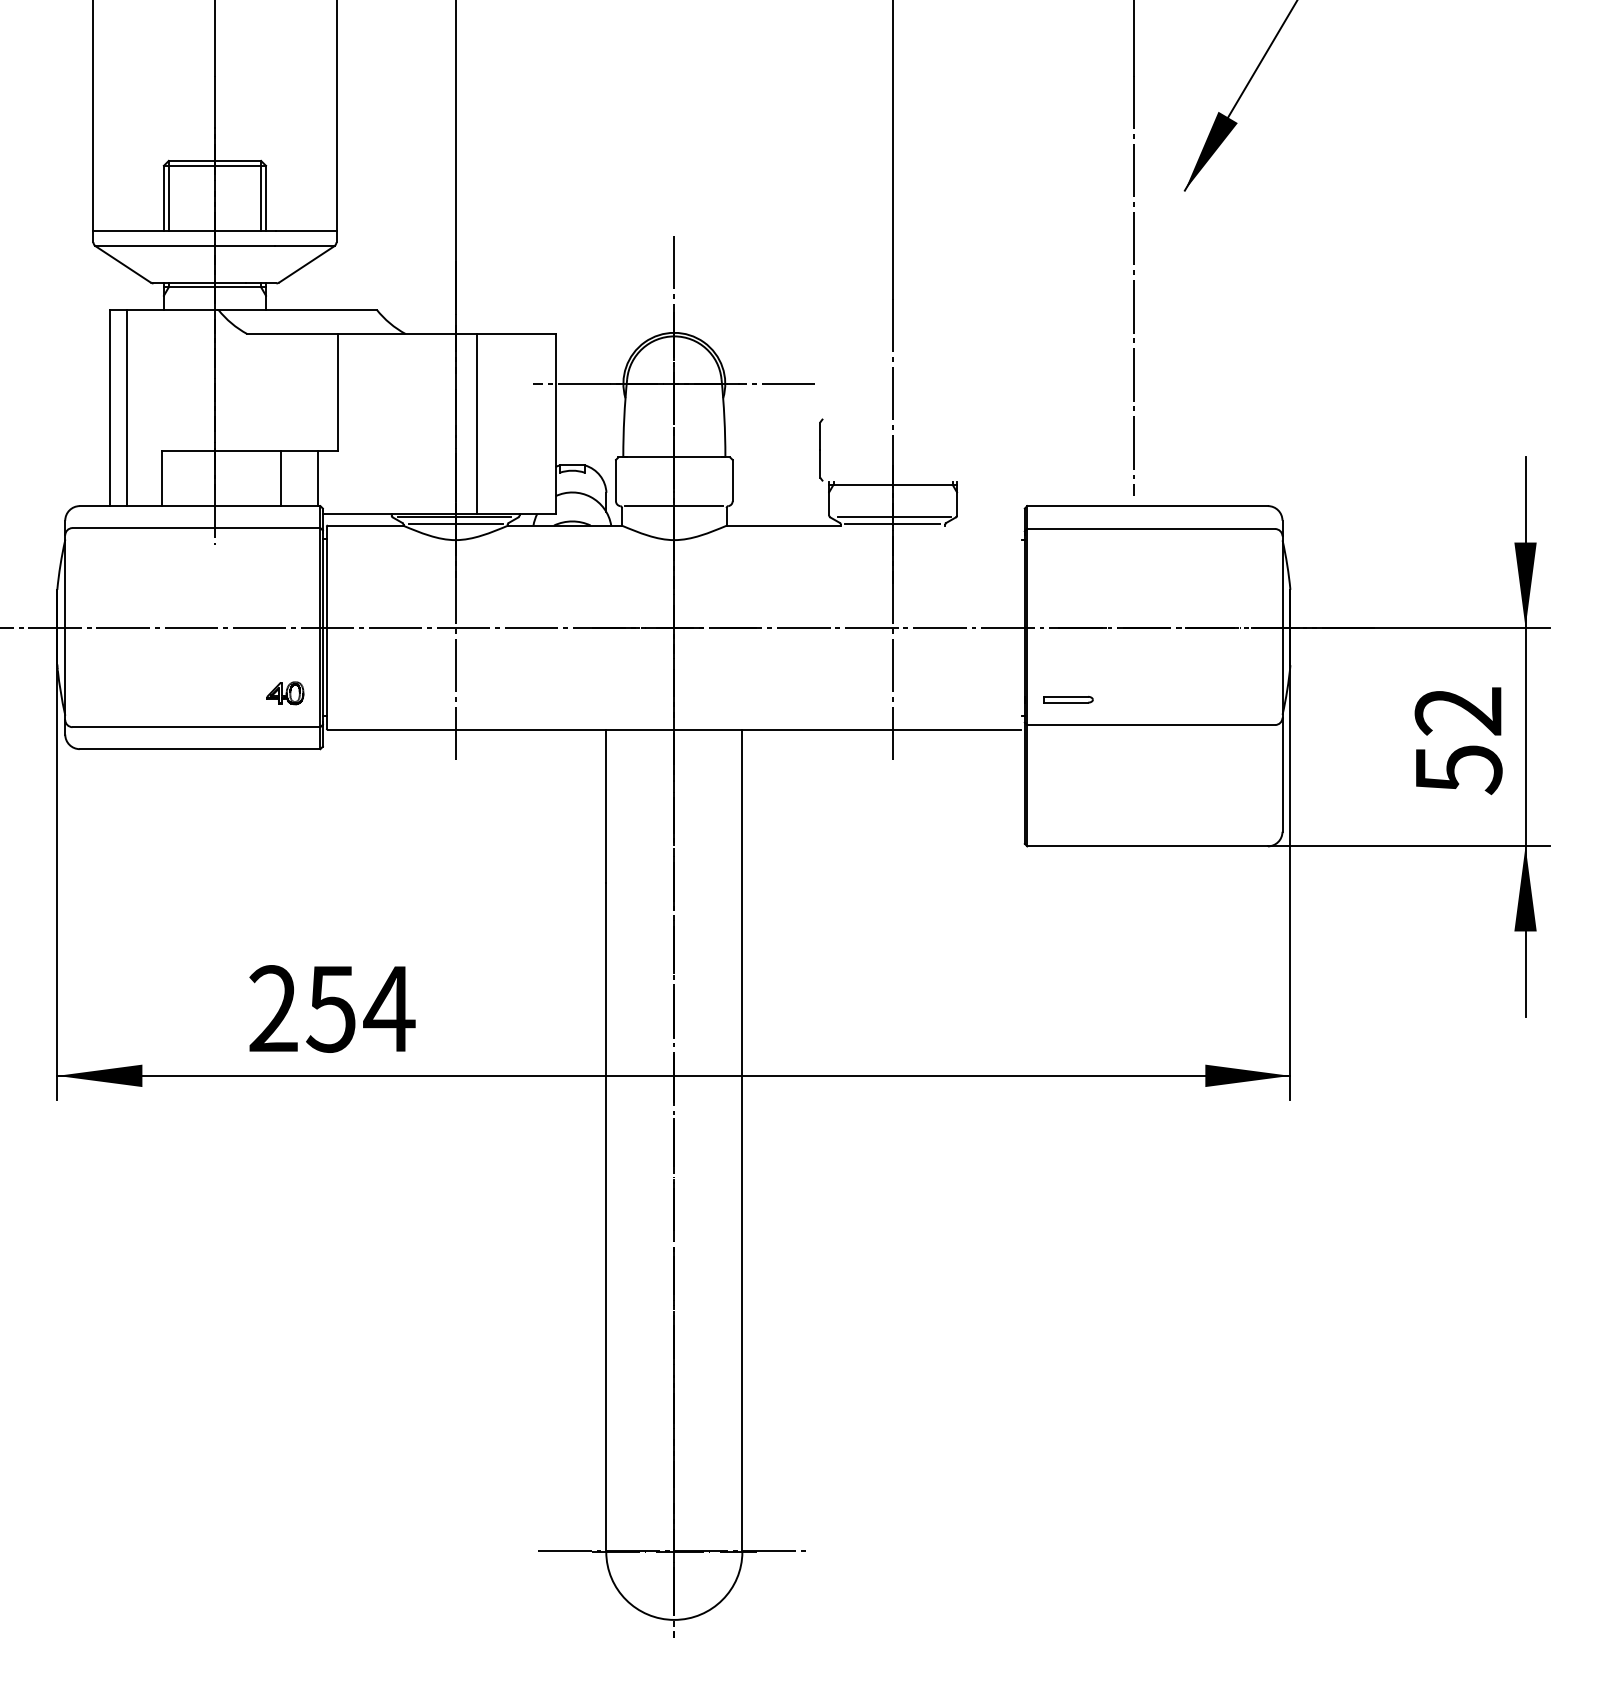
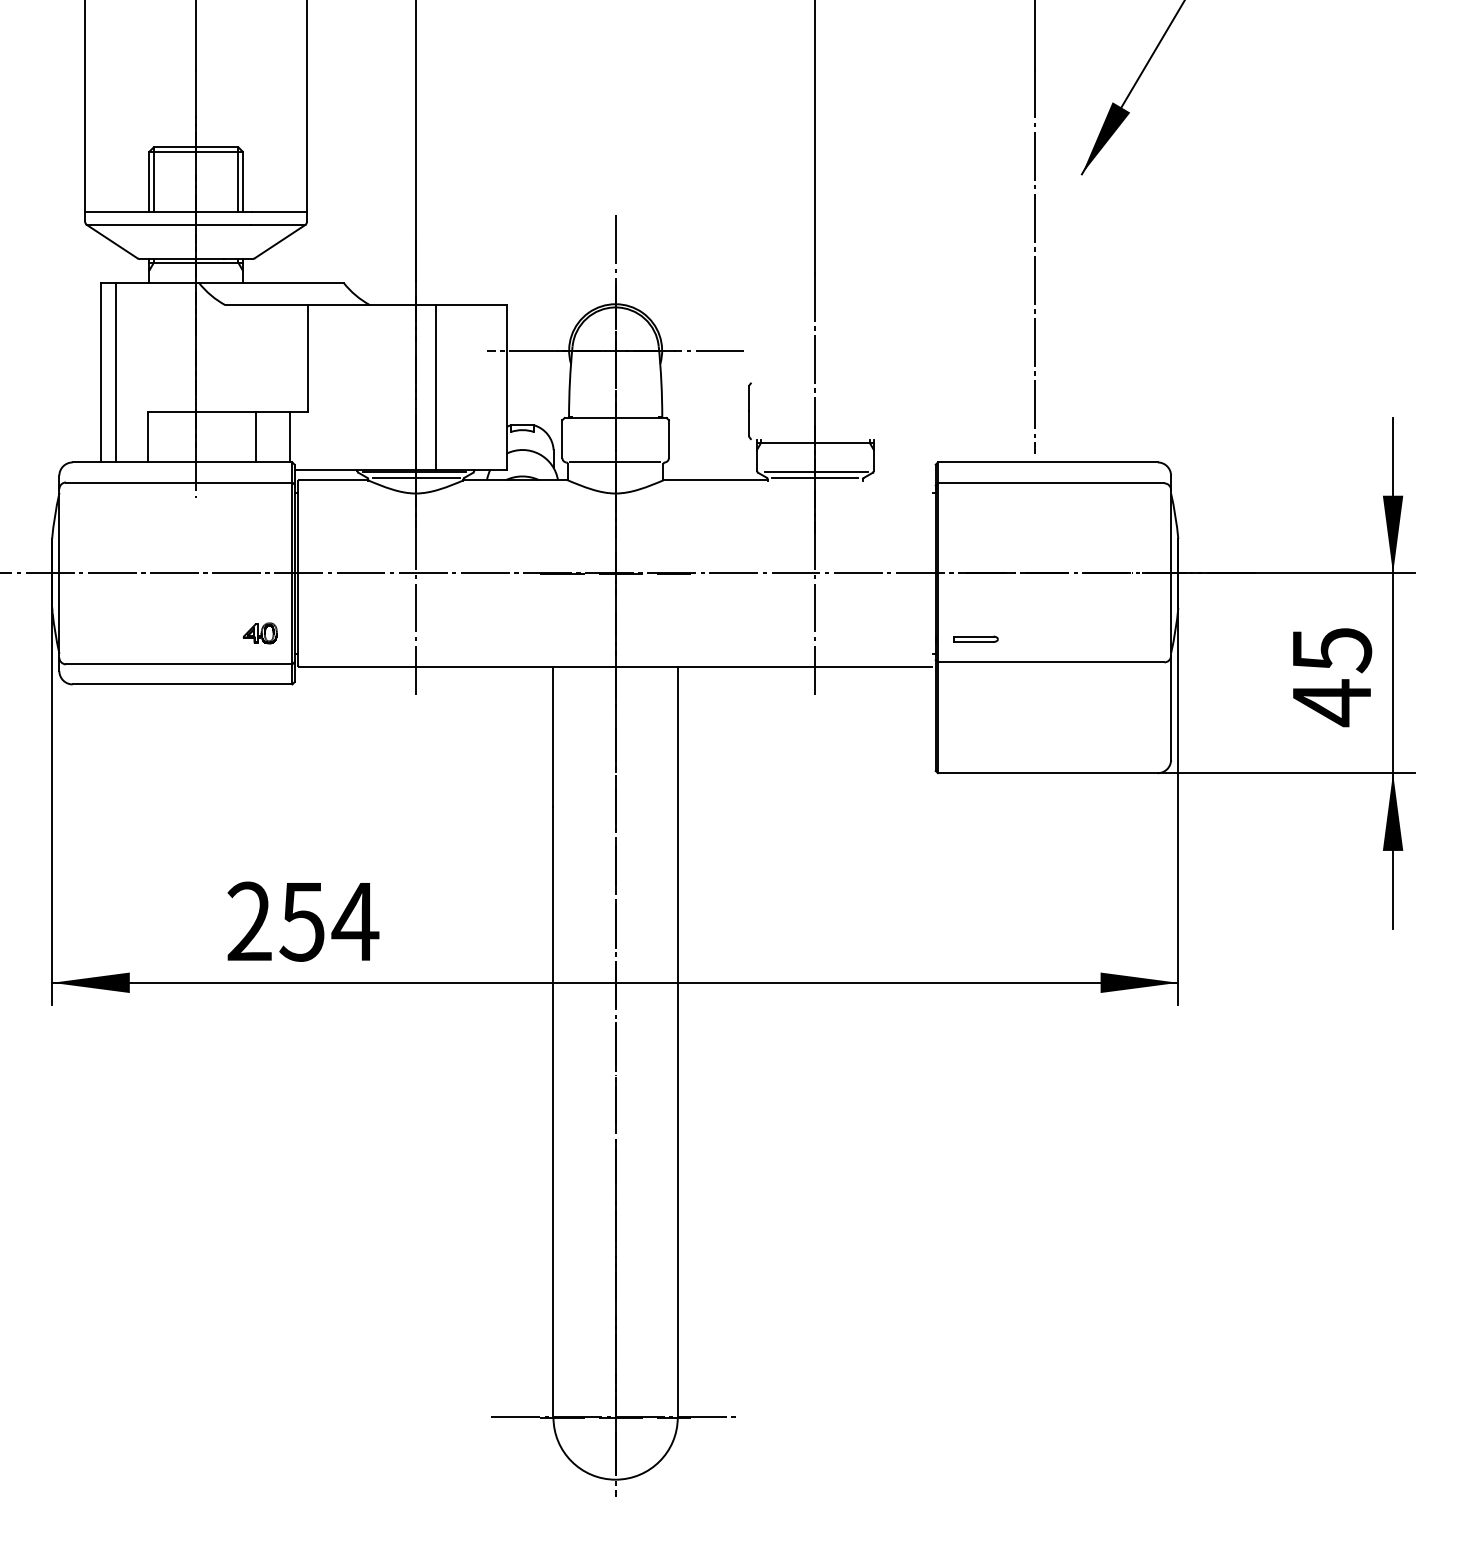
text: (1458, 741) -> (1331, 677), 52 -> 45

